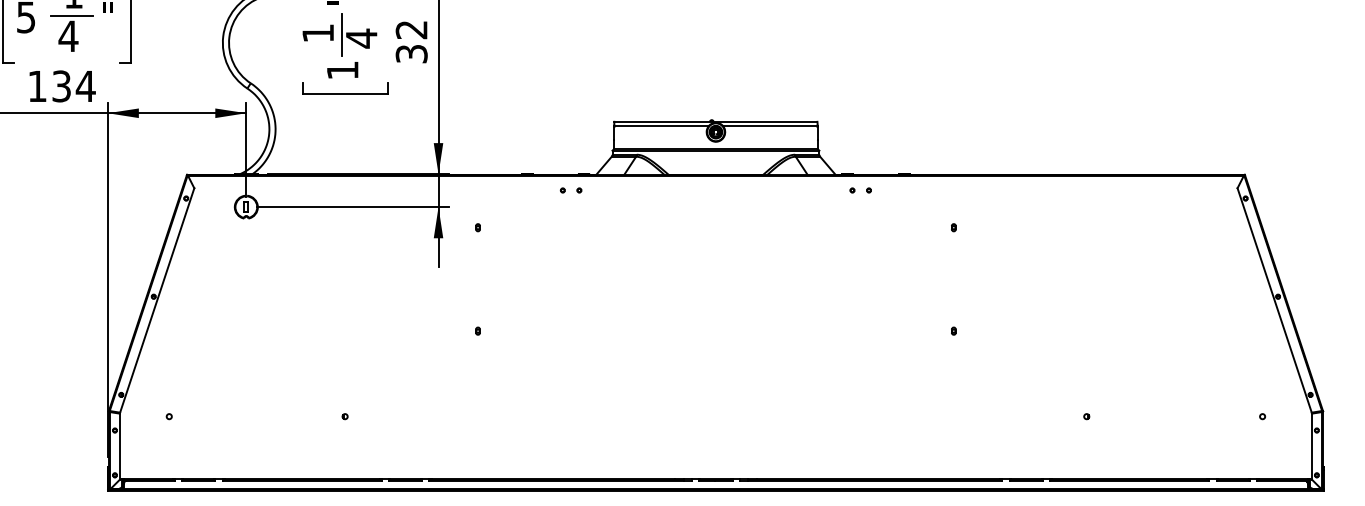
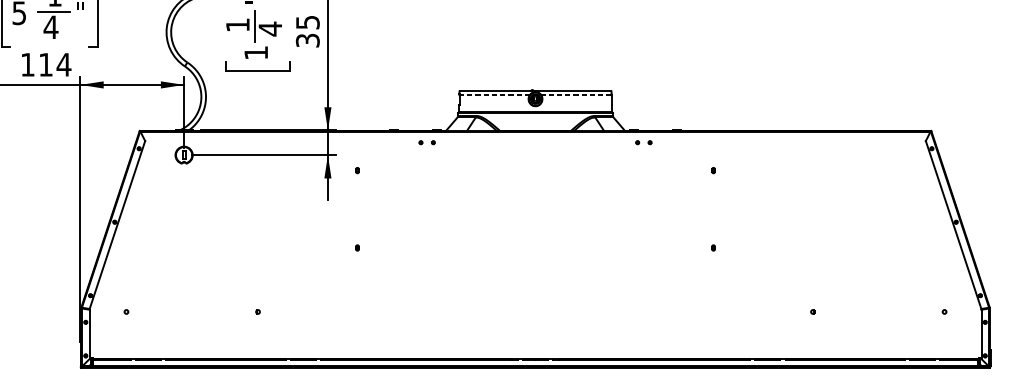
text: (411, 30) -> (307, 23), 32 -> 35
text: (61, 86) -> (45, 64), 134 -> 114
line: (660, 126) -> (494, 94), solid -> dashed
line: (769, 126) -> (575, 94), solid -> dashed

